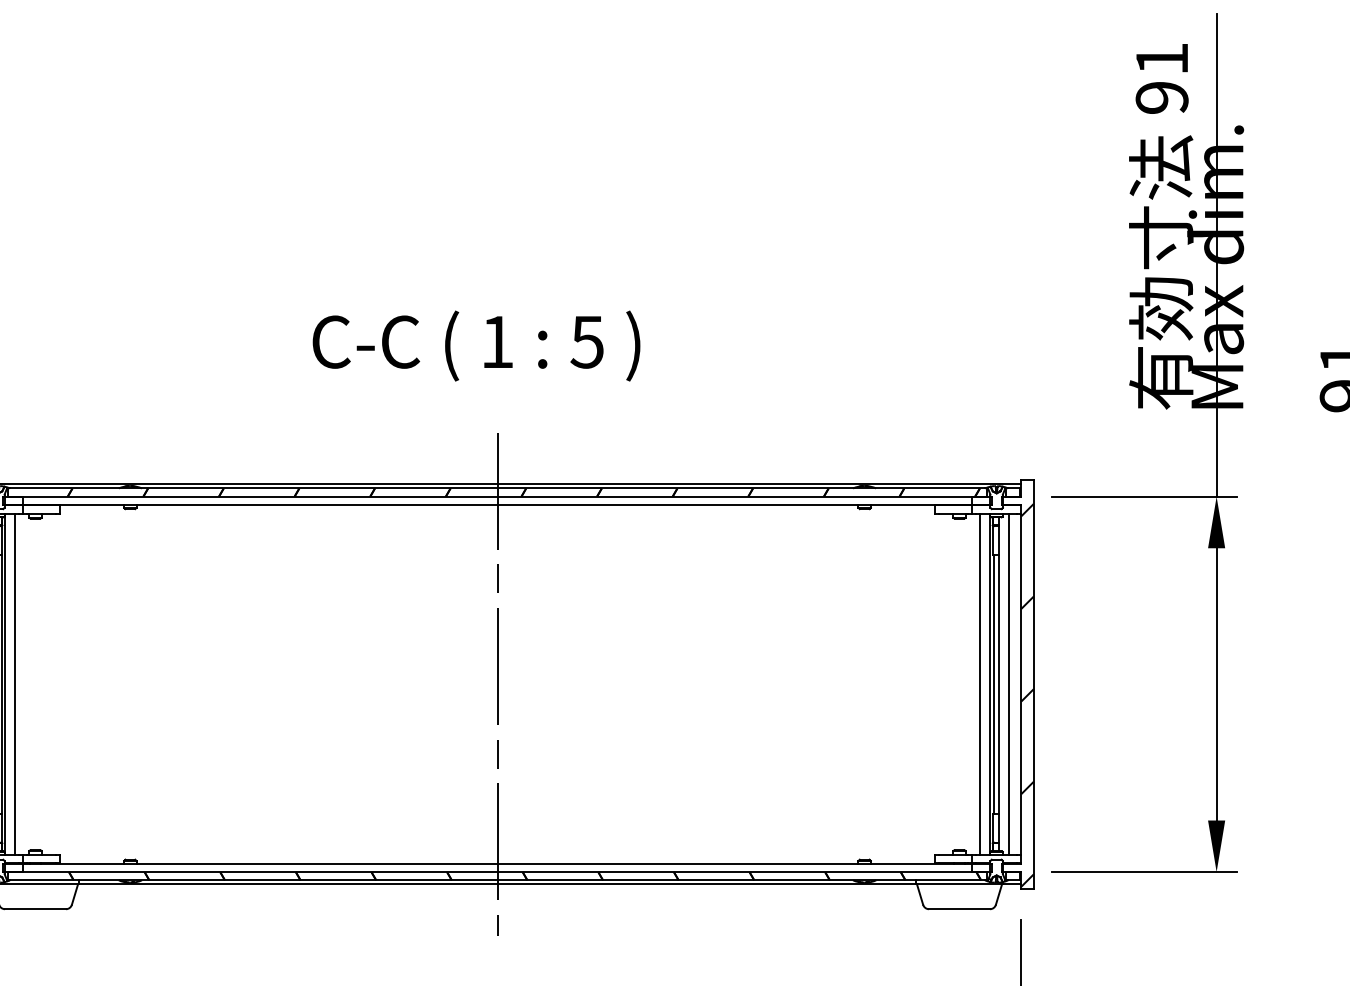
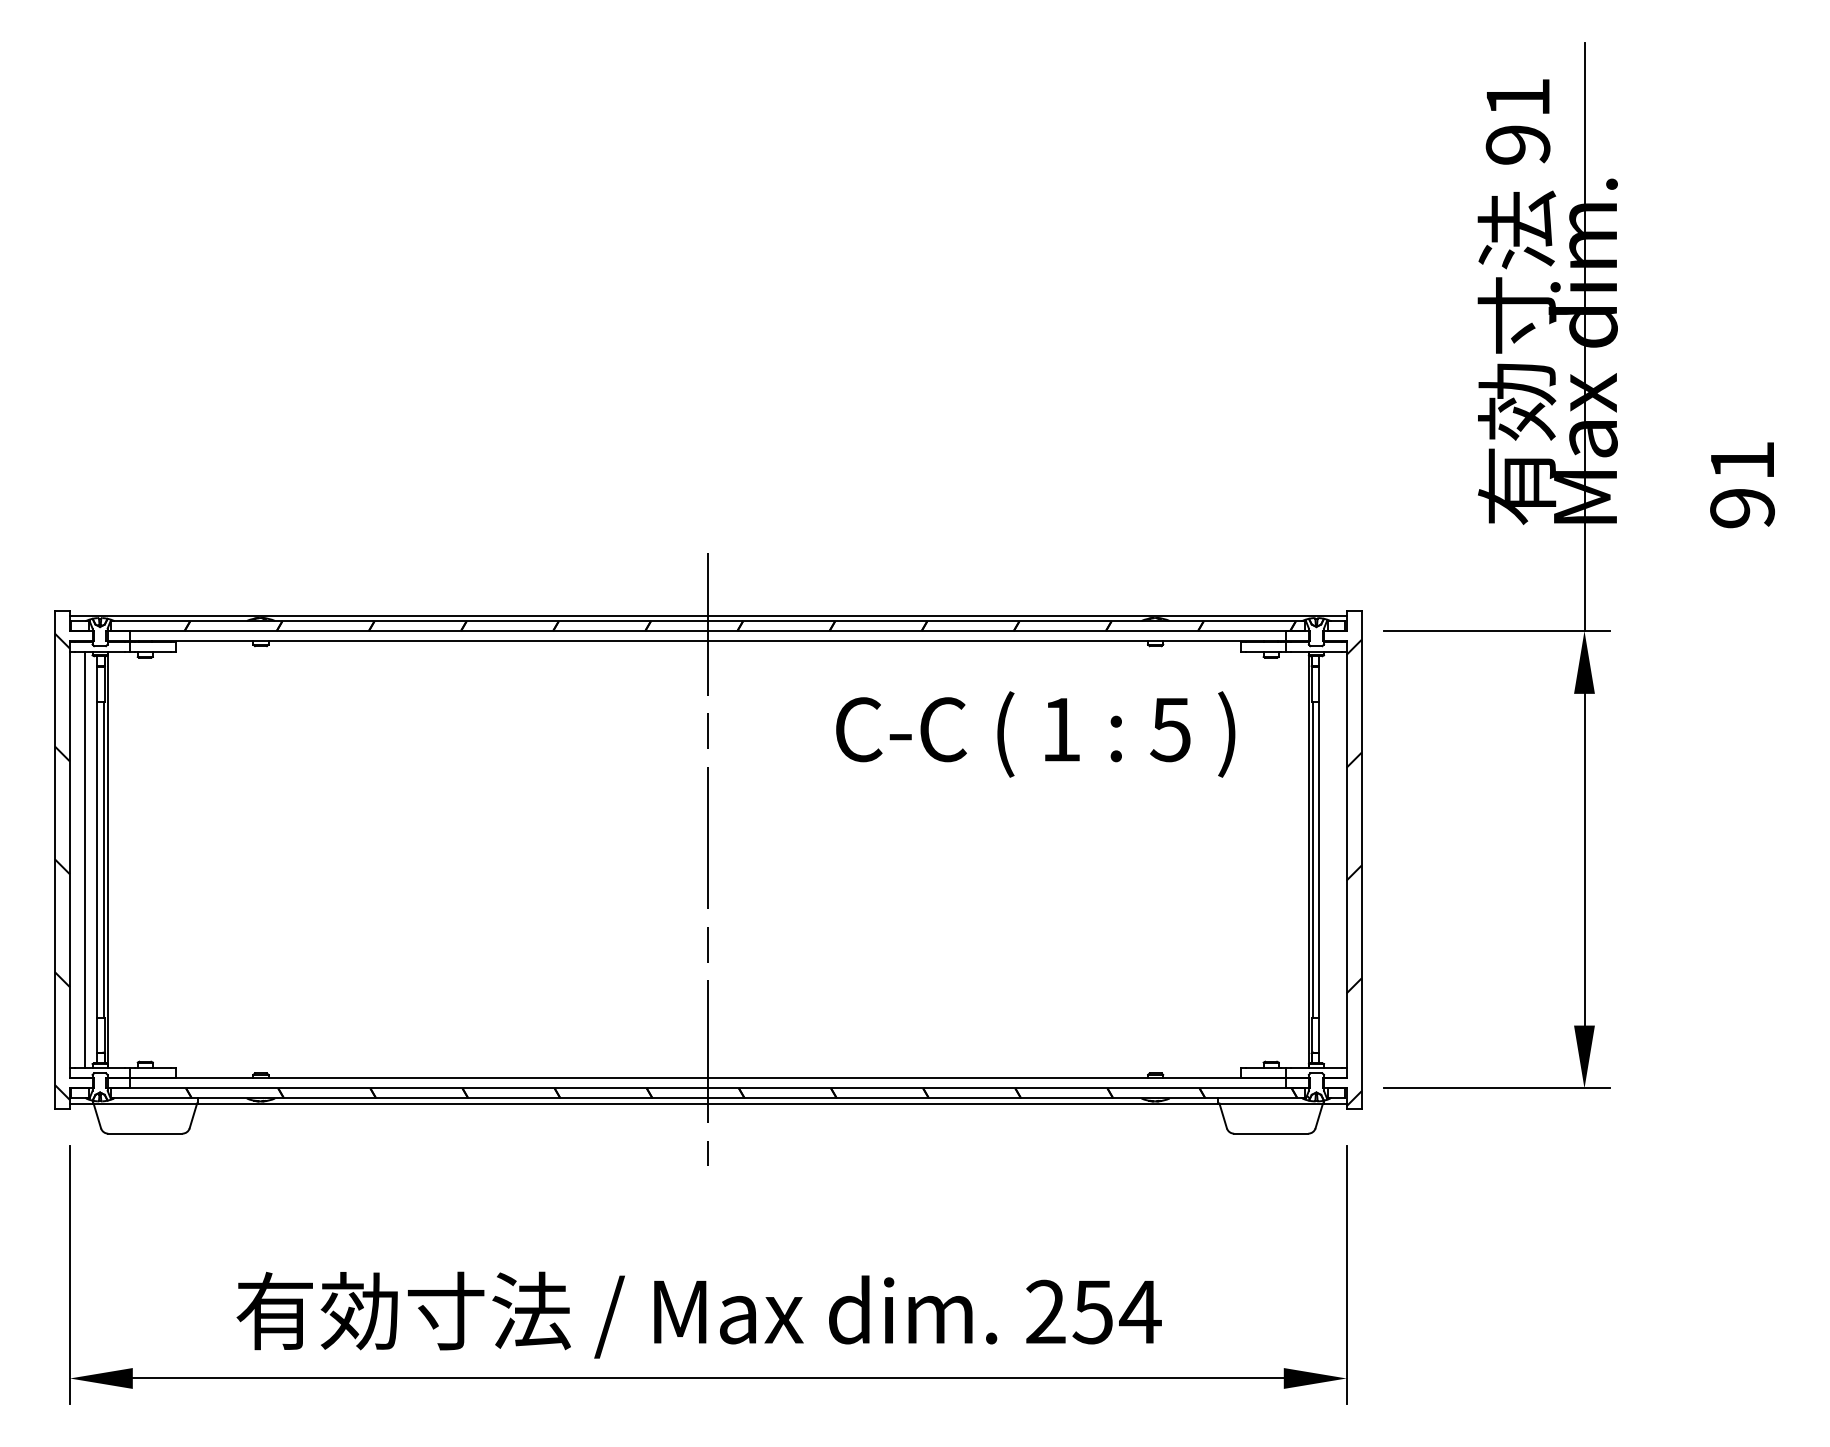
text: (476, 346) -> (1035, 734), moved
line: (15, 684) -> (120, 859), removed
line: (980, 684) -> (1296, 859), removed
line: (1009, 684) -> (1331, 859), removed

